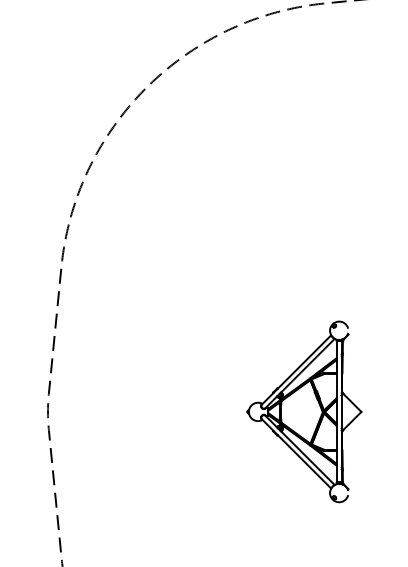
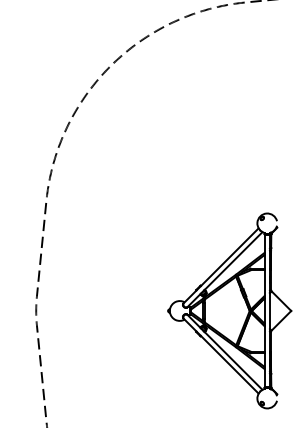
part: (303, 411) -> (229, 310), size x1.43

